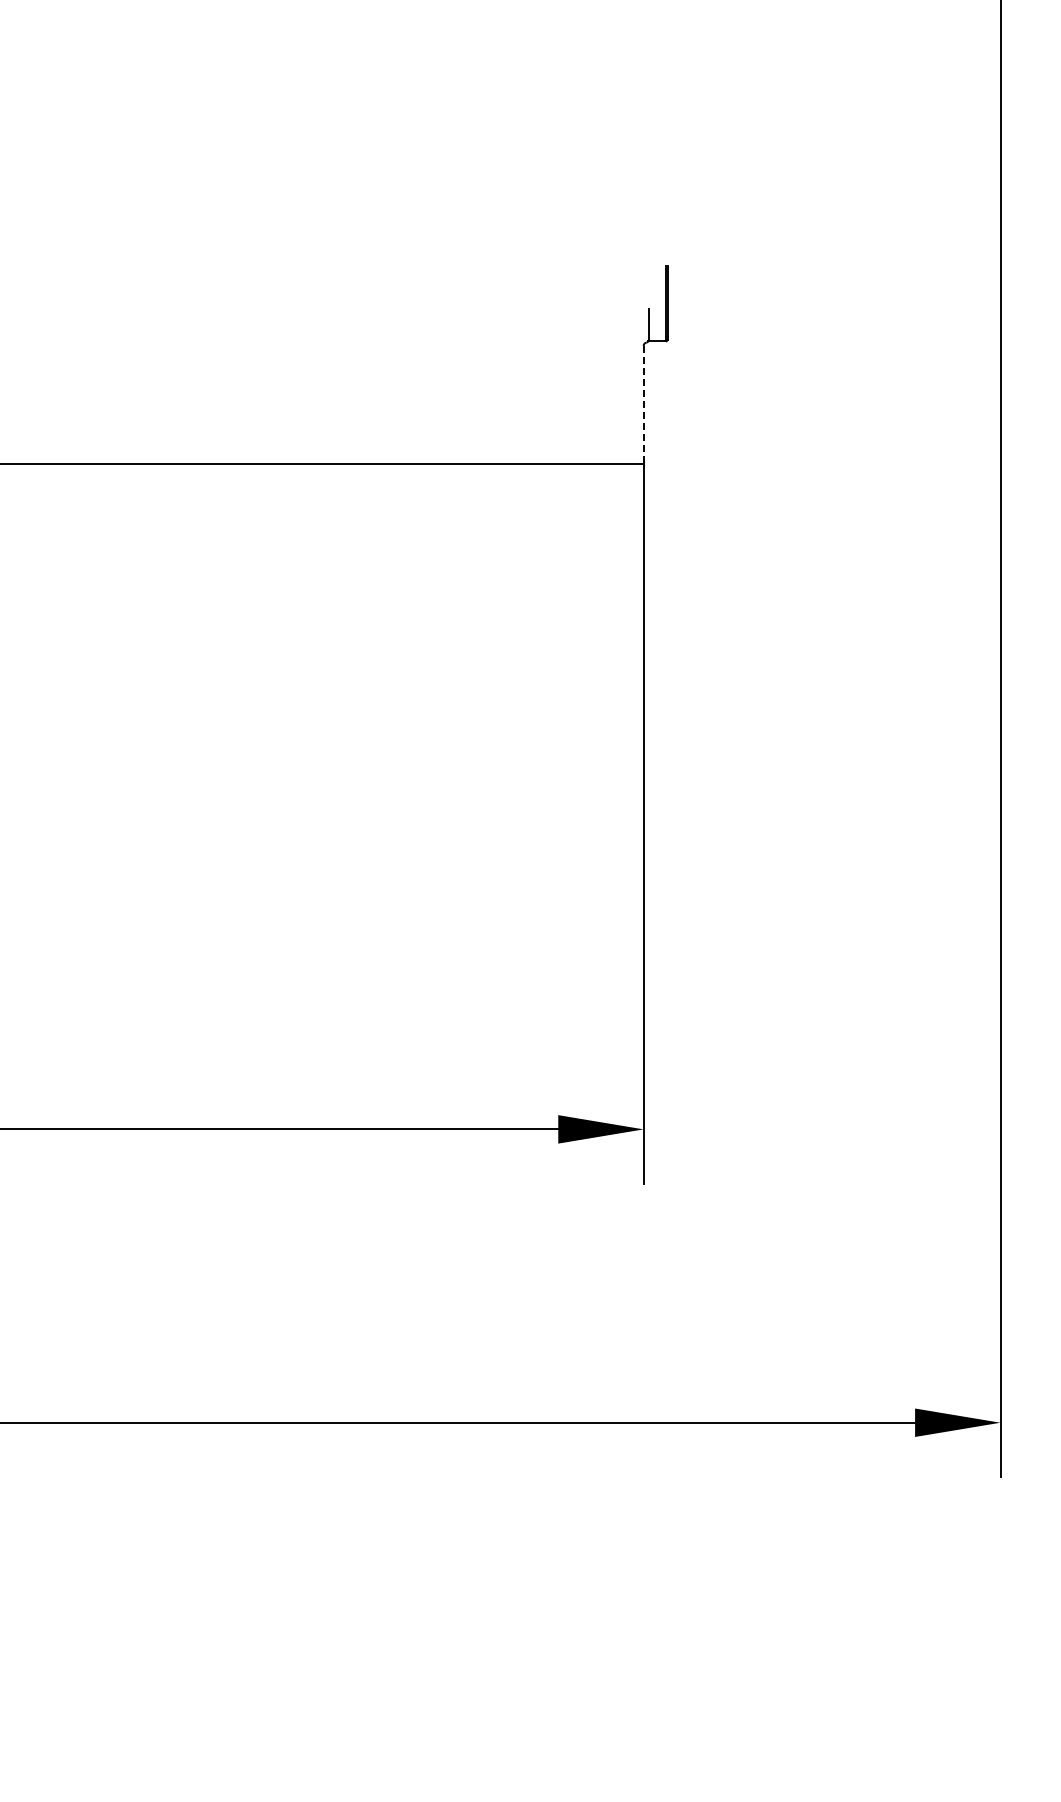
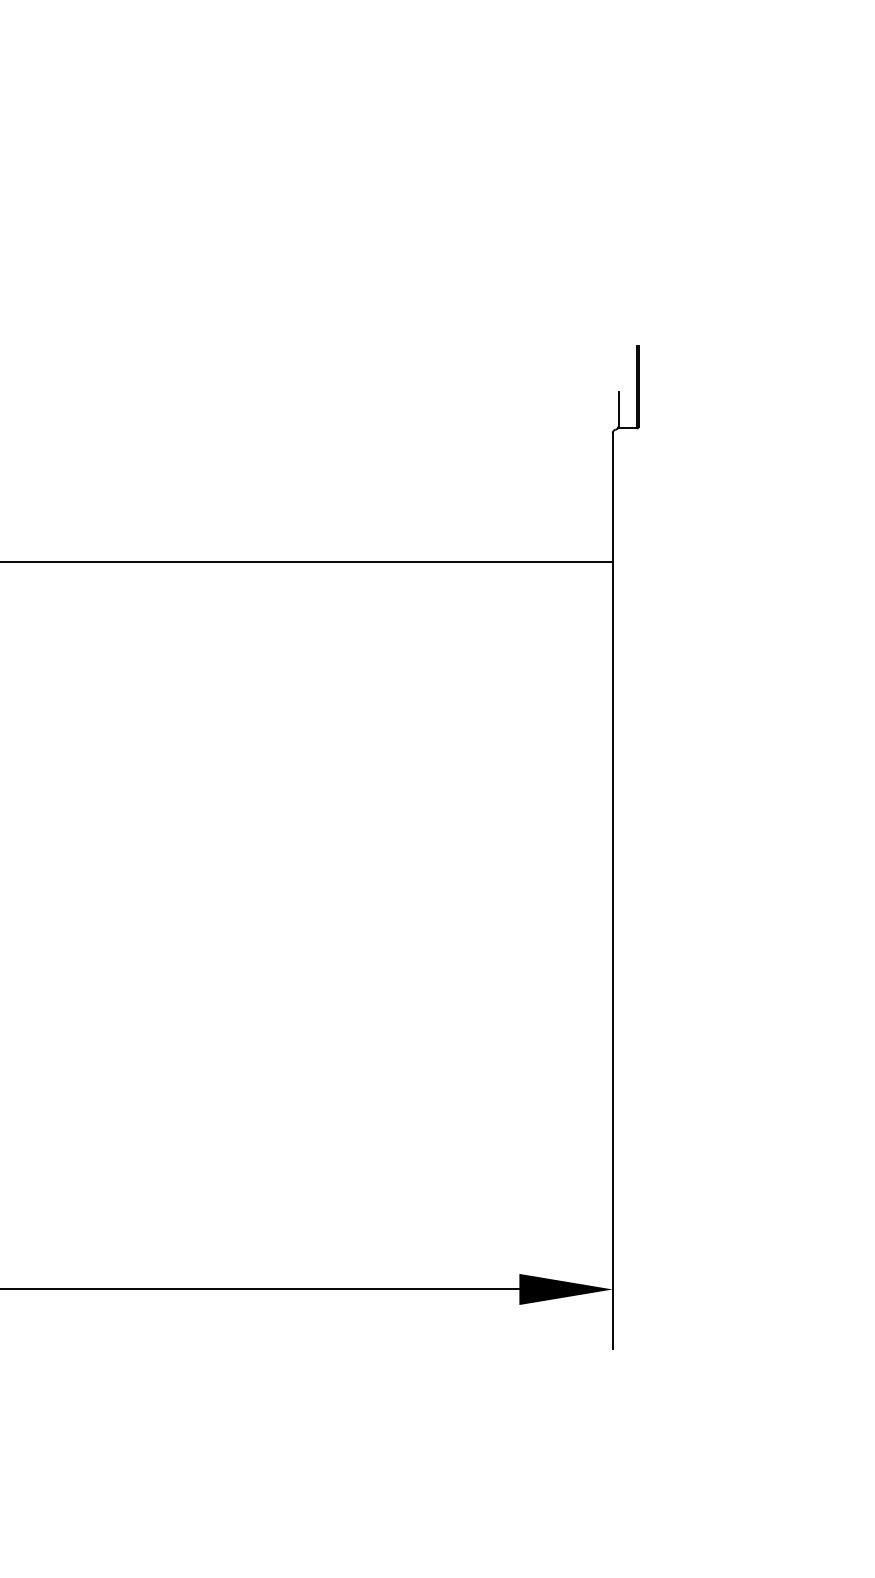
line: (643, 404) -> (612, 497), dashed -> solid

